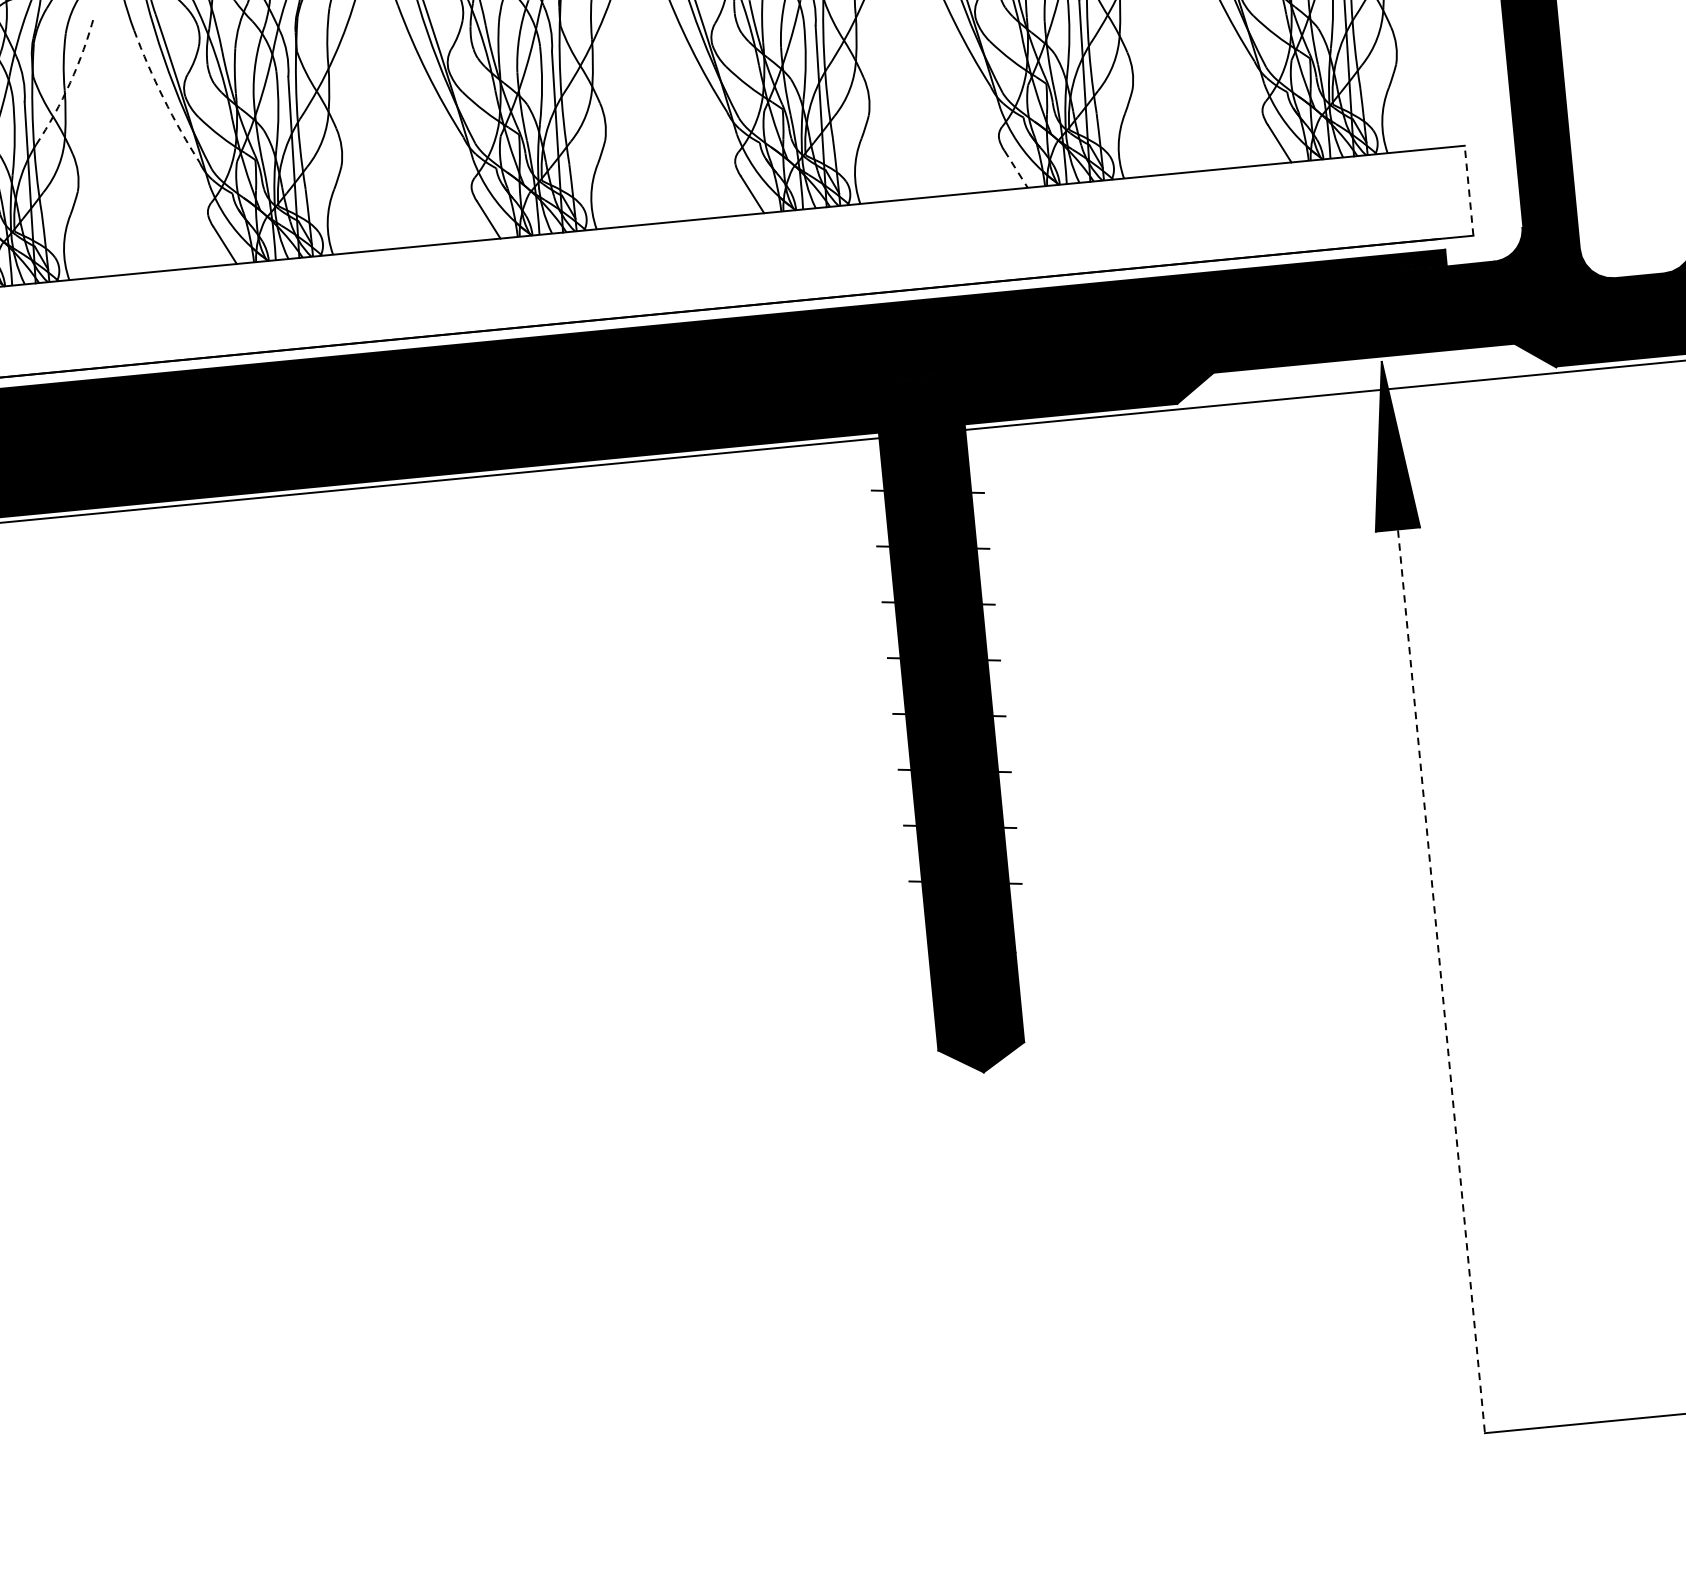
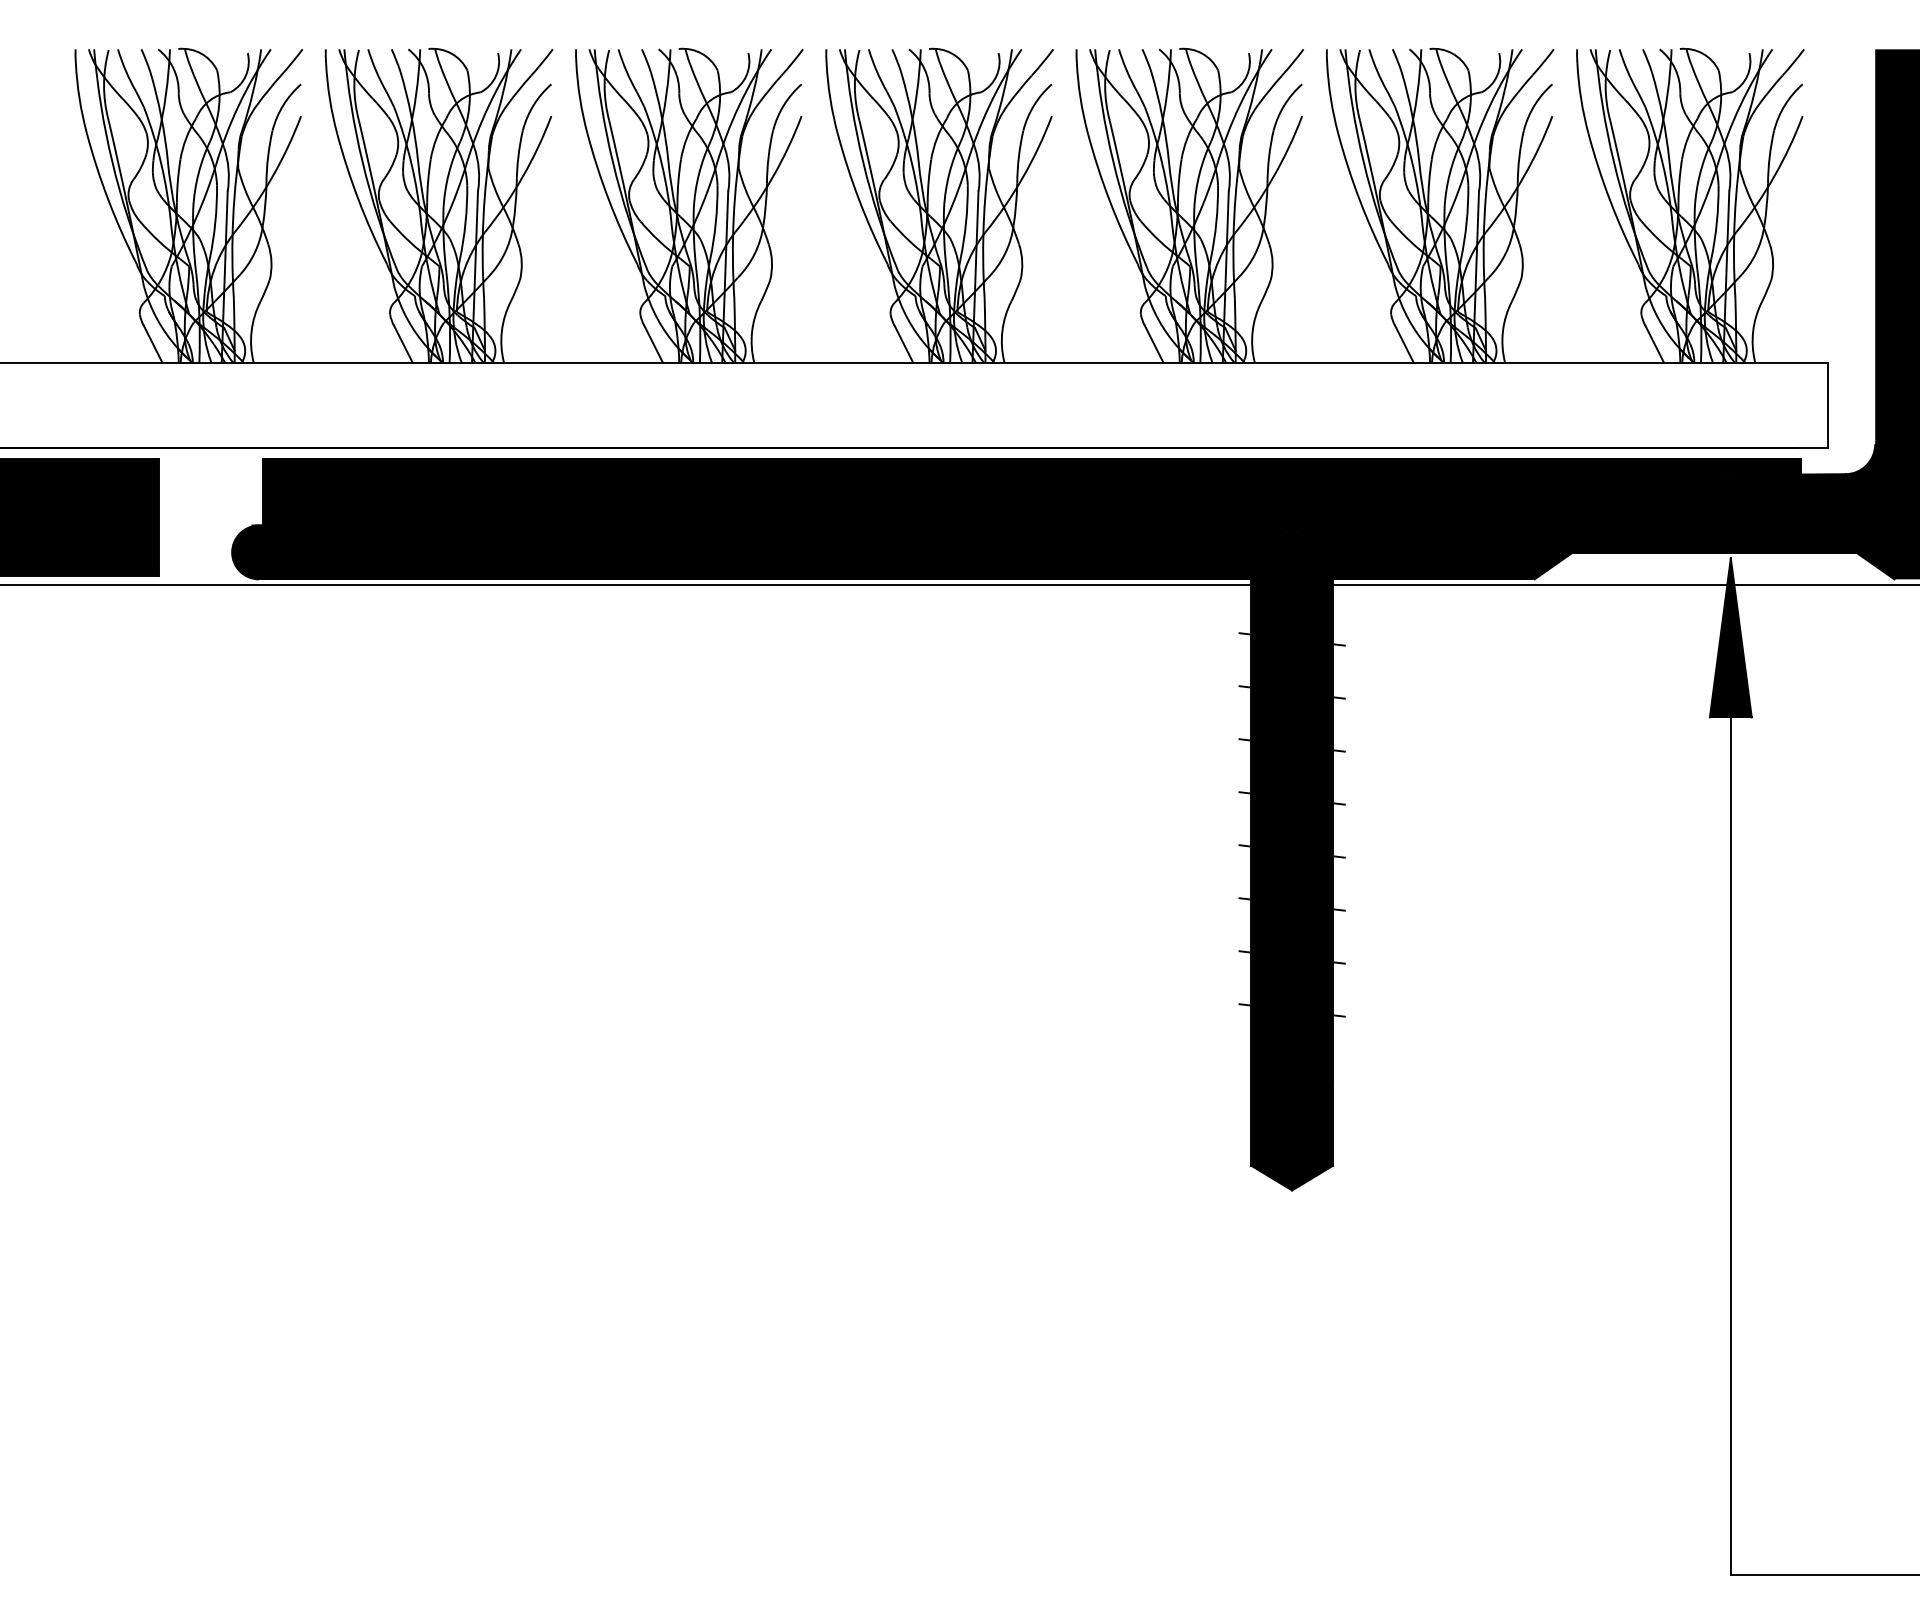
arc: (70, 82) -> (522, 176), dashed -> solid
arc: (164, 98) -> (609, 200), dashed -> solid
line: (1016, 169) -> (1404, 344), dashed -> solid
line: (1469, 190) -> (1828, 405), dashed -> solid
line: (1433, 898) -> (1730, 1067), dashed -> solid

